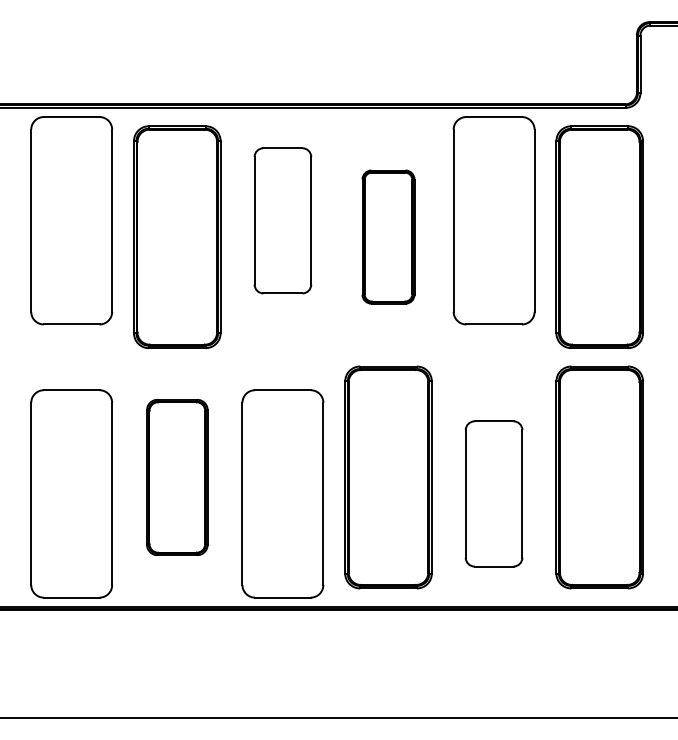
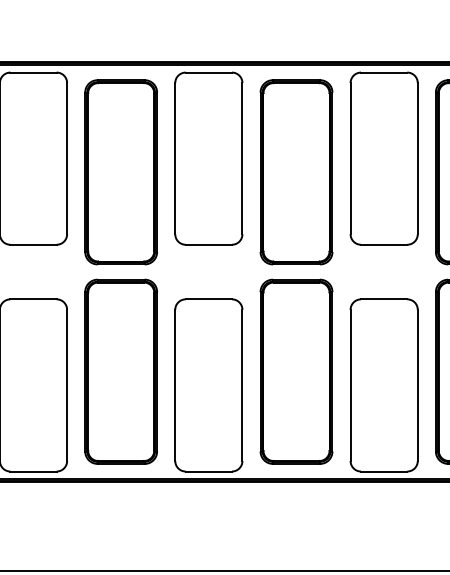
part: (282, 220) -> (208, 158), size x1.43
part: (388, 236) -> (296, 171), size x1.67
part: (177, 477) -> (121, 371), size x1.43
part: (493, 493) -> (383, 385), size x1.43

